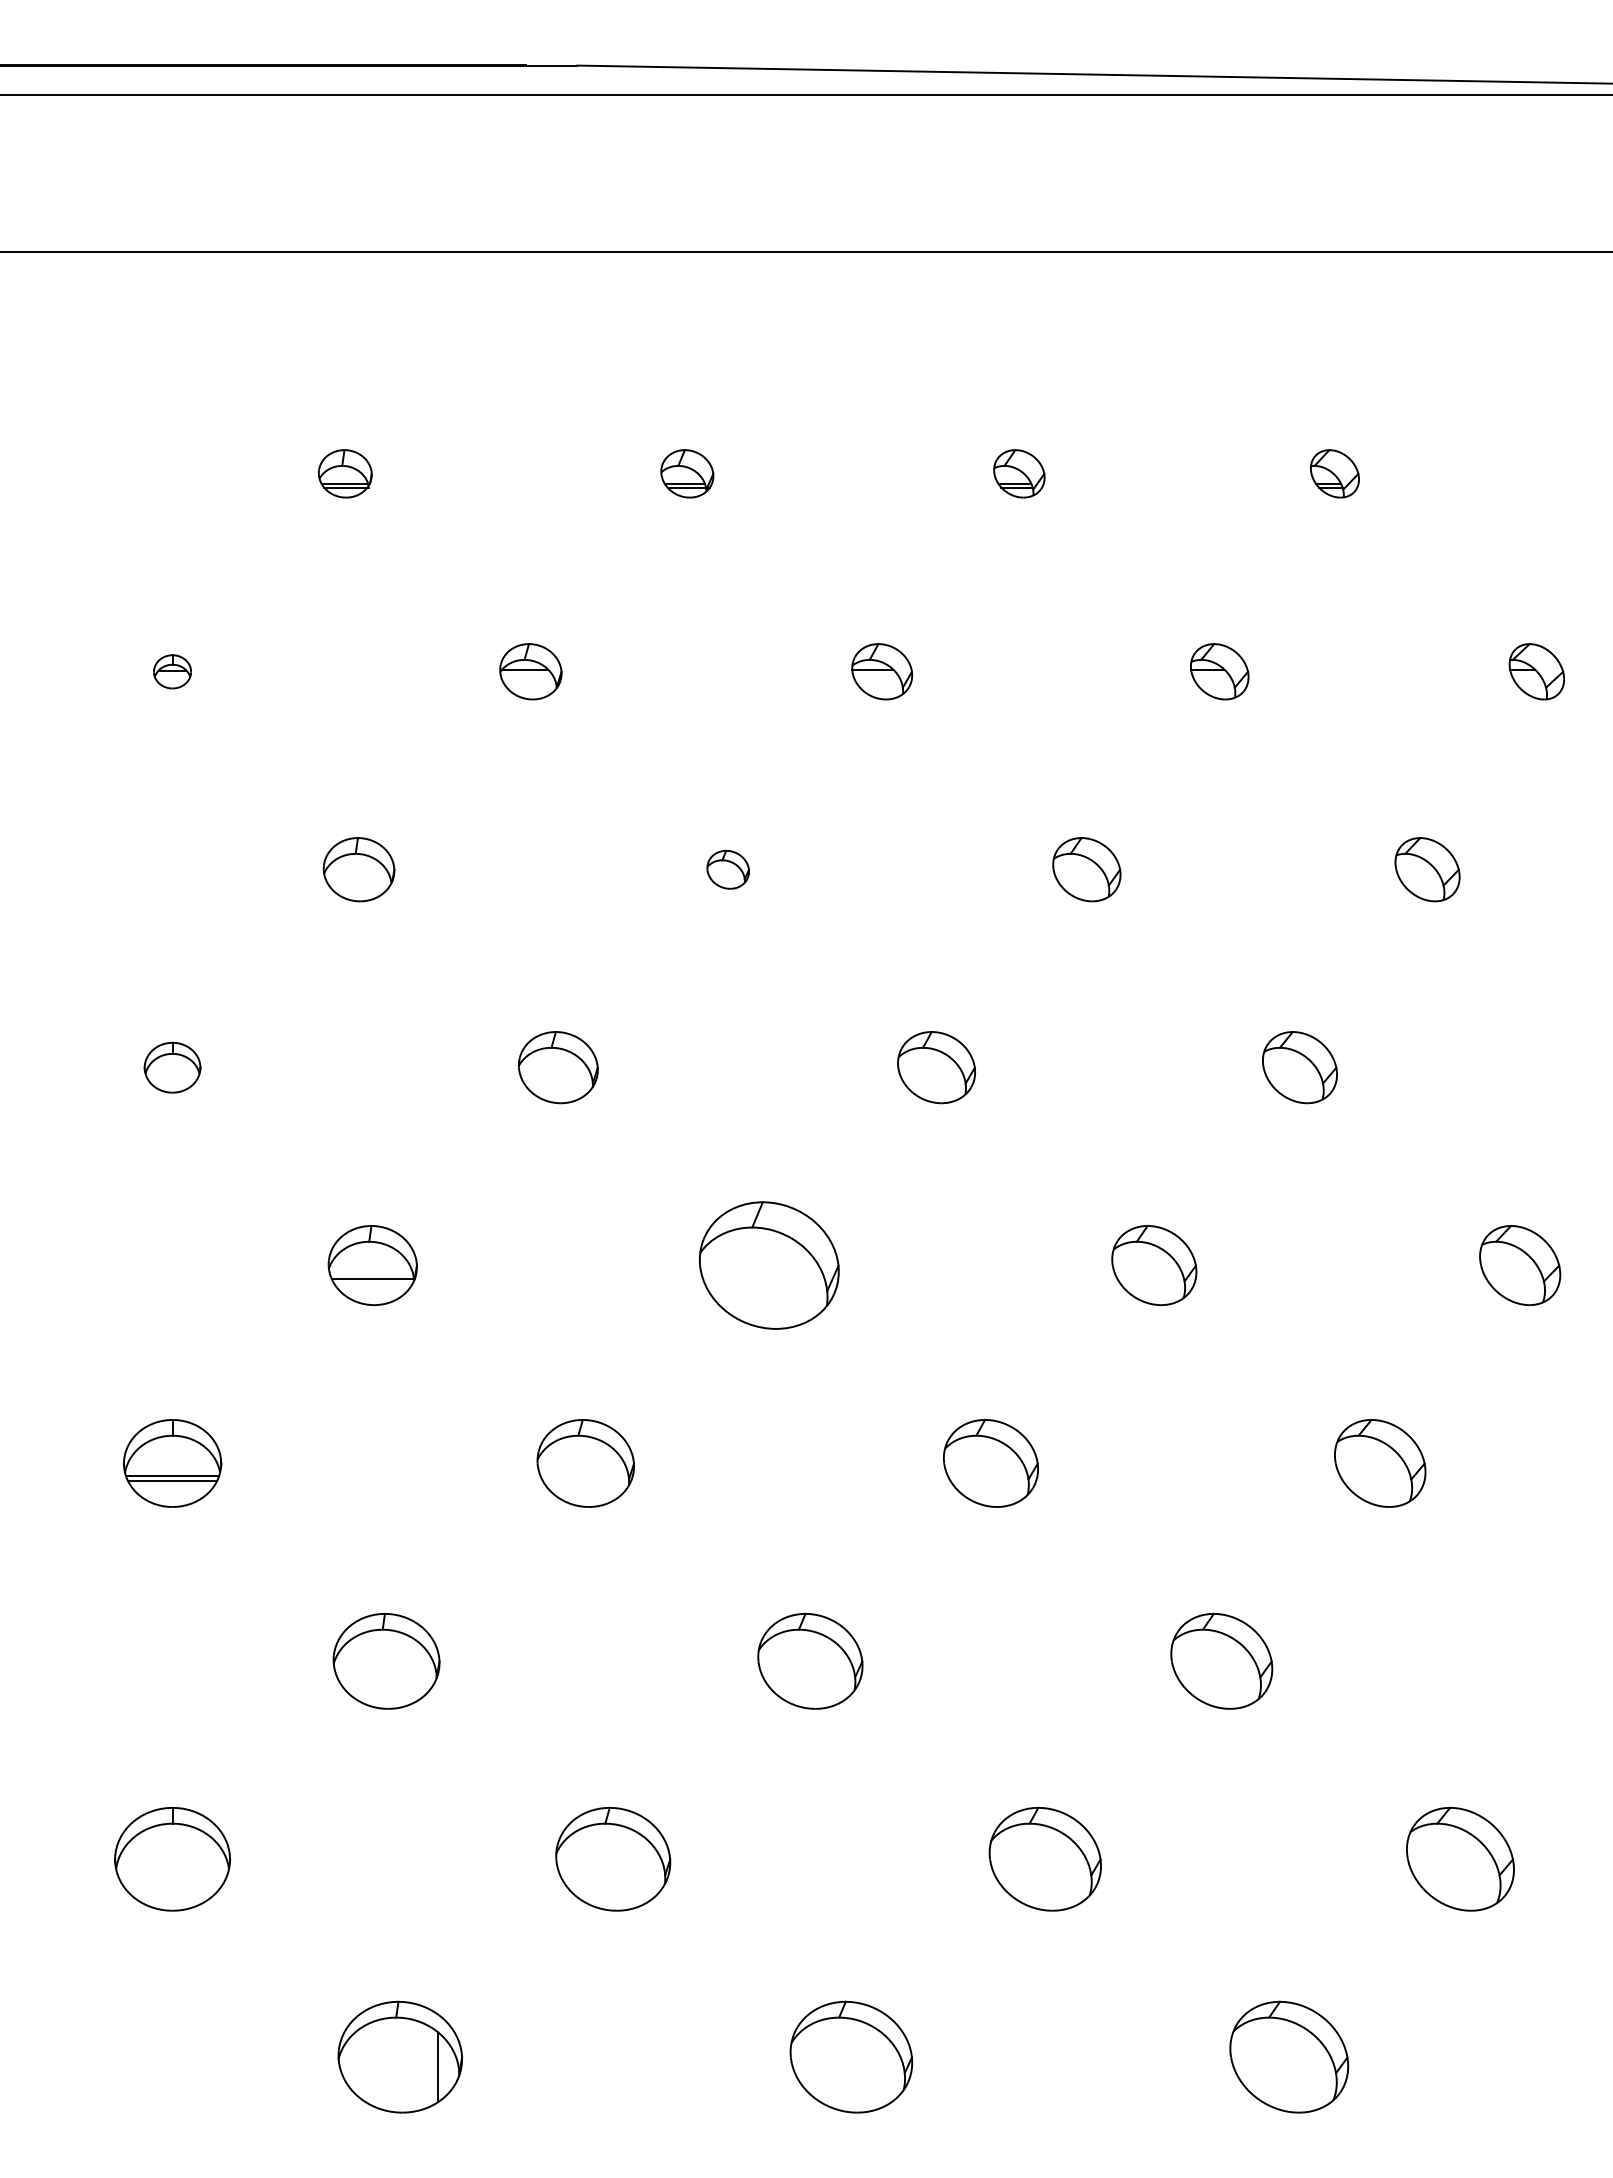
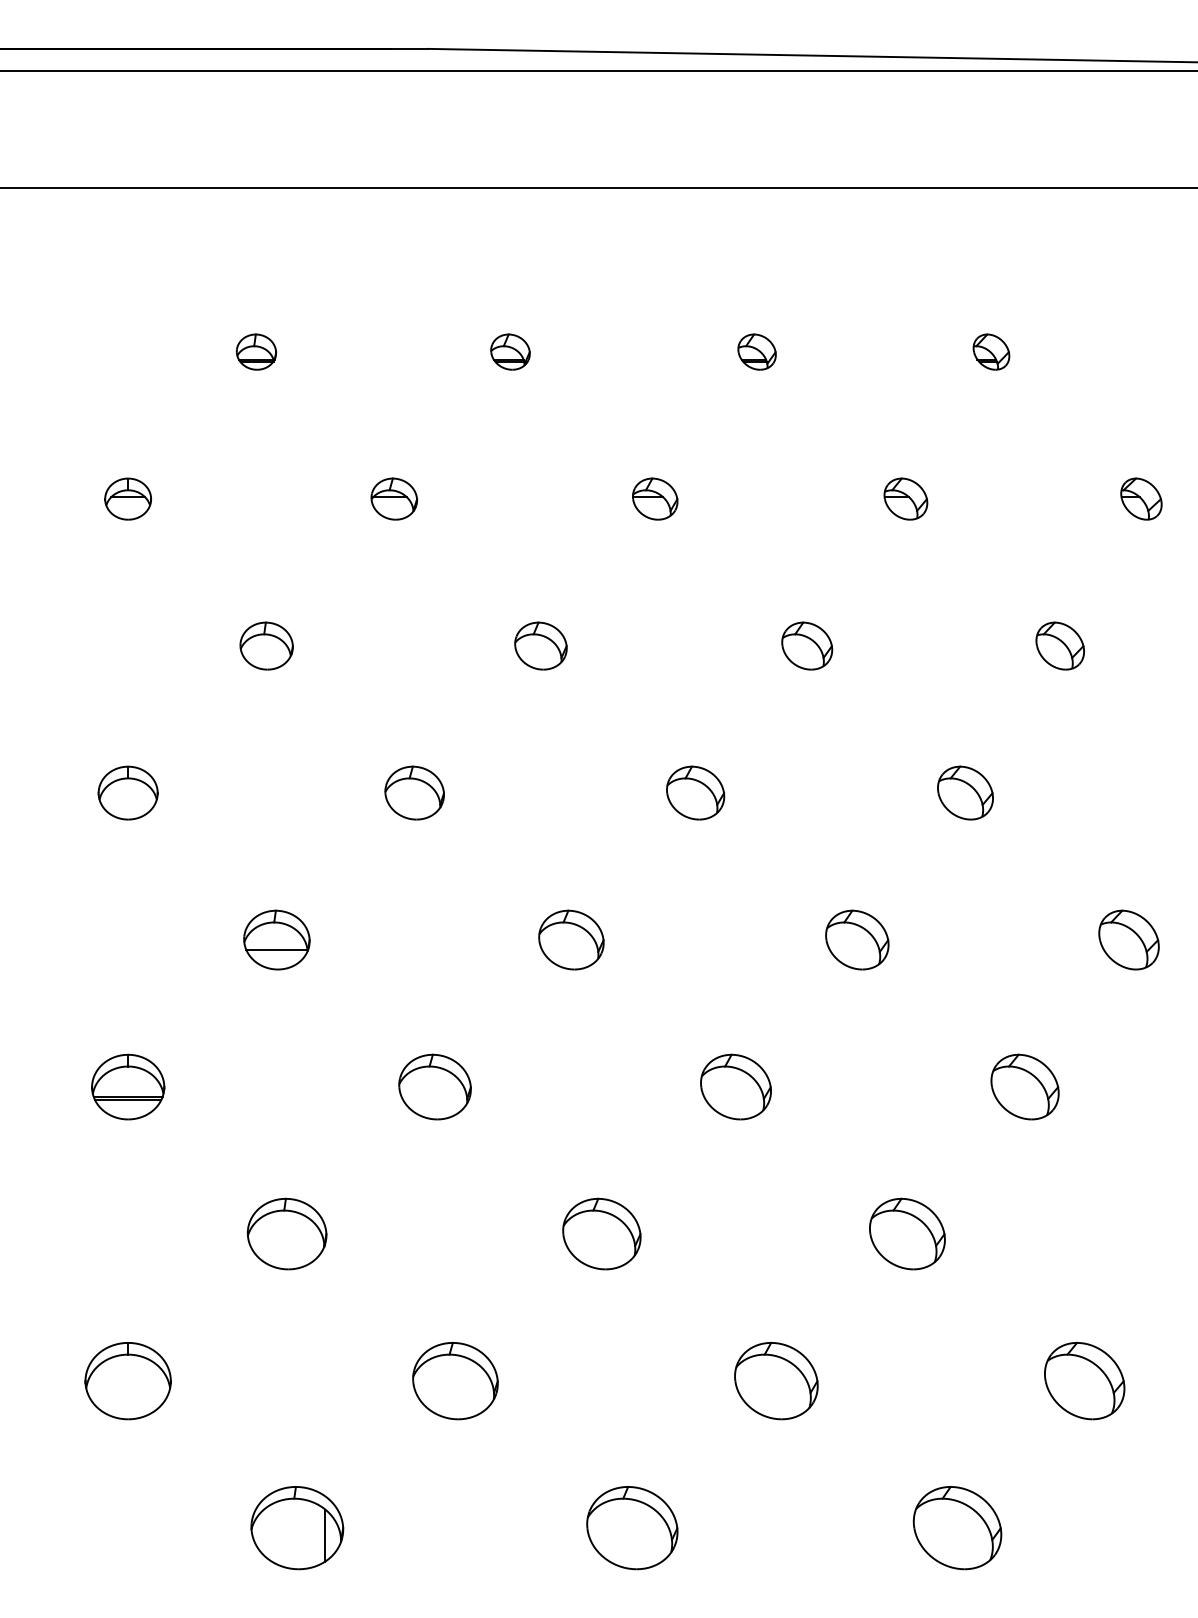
part: (172, 671) -> (128, 498), size x1.67
part: (727, 869) -> (540, 645), size x1.67
part: (172, 1067) -> (128, 793), size x1.43
part: (769, 1265) -> (571, 940), size x0.62

